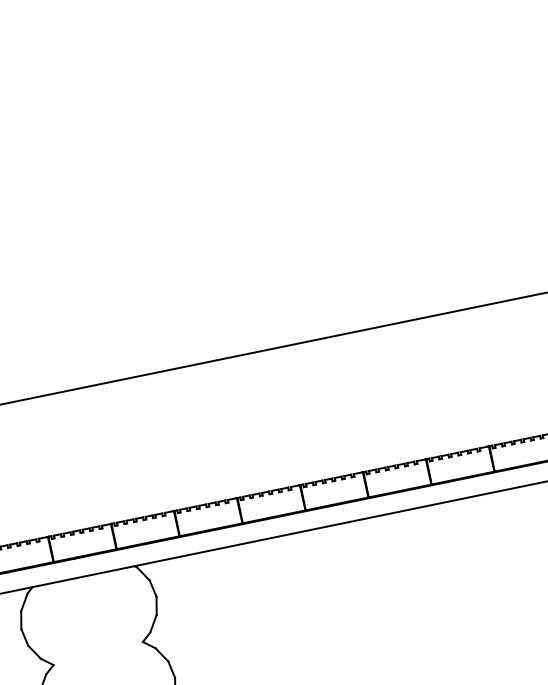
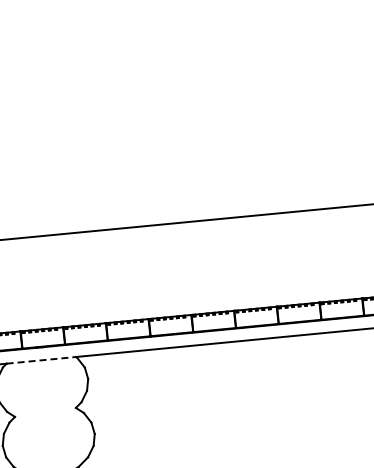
line: (84, 576) -> (41, 360), solid -> dashed

